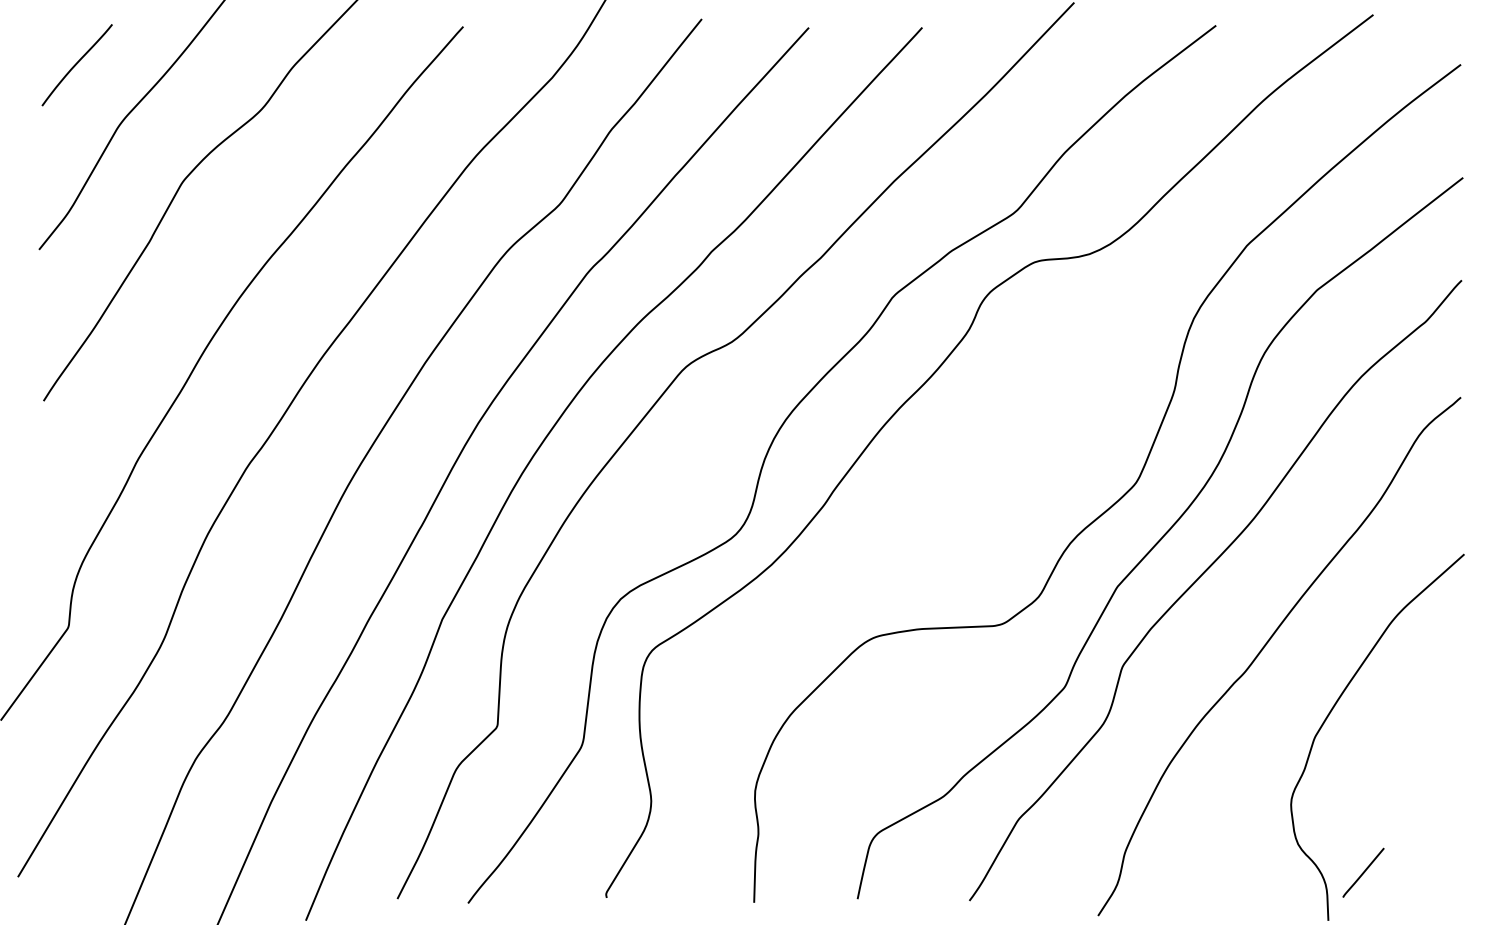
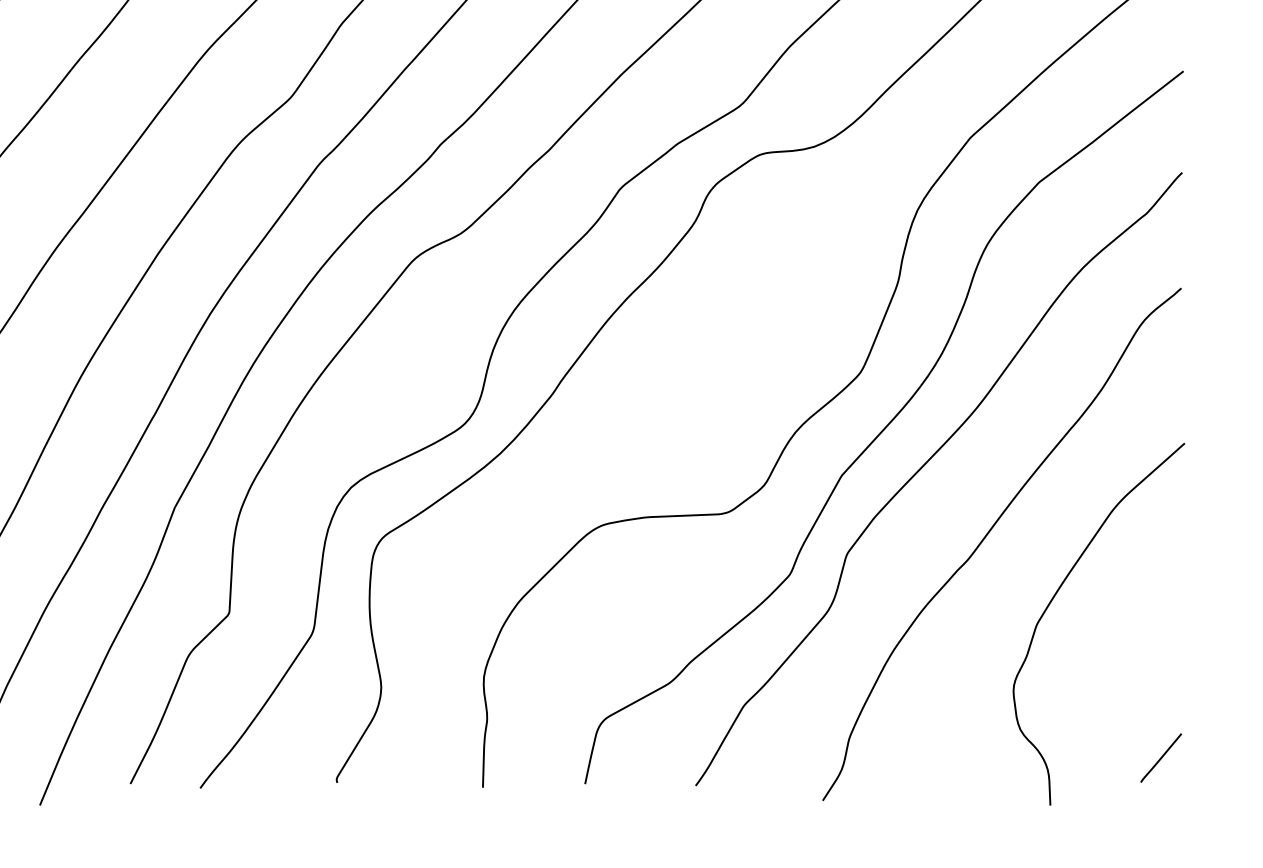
line: (1363, 872) -> (1161, 757), moved

